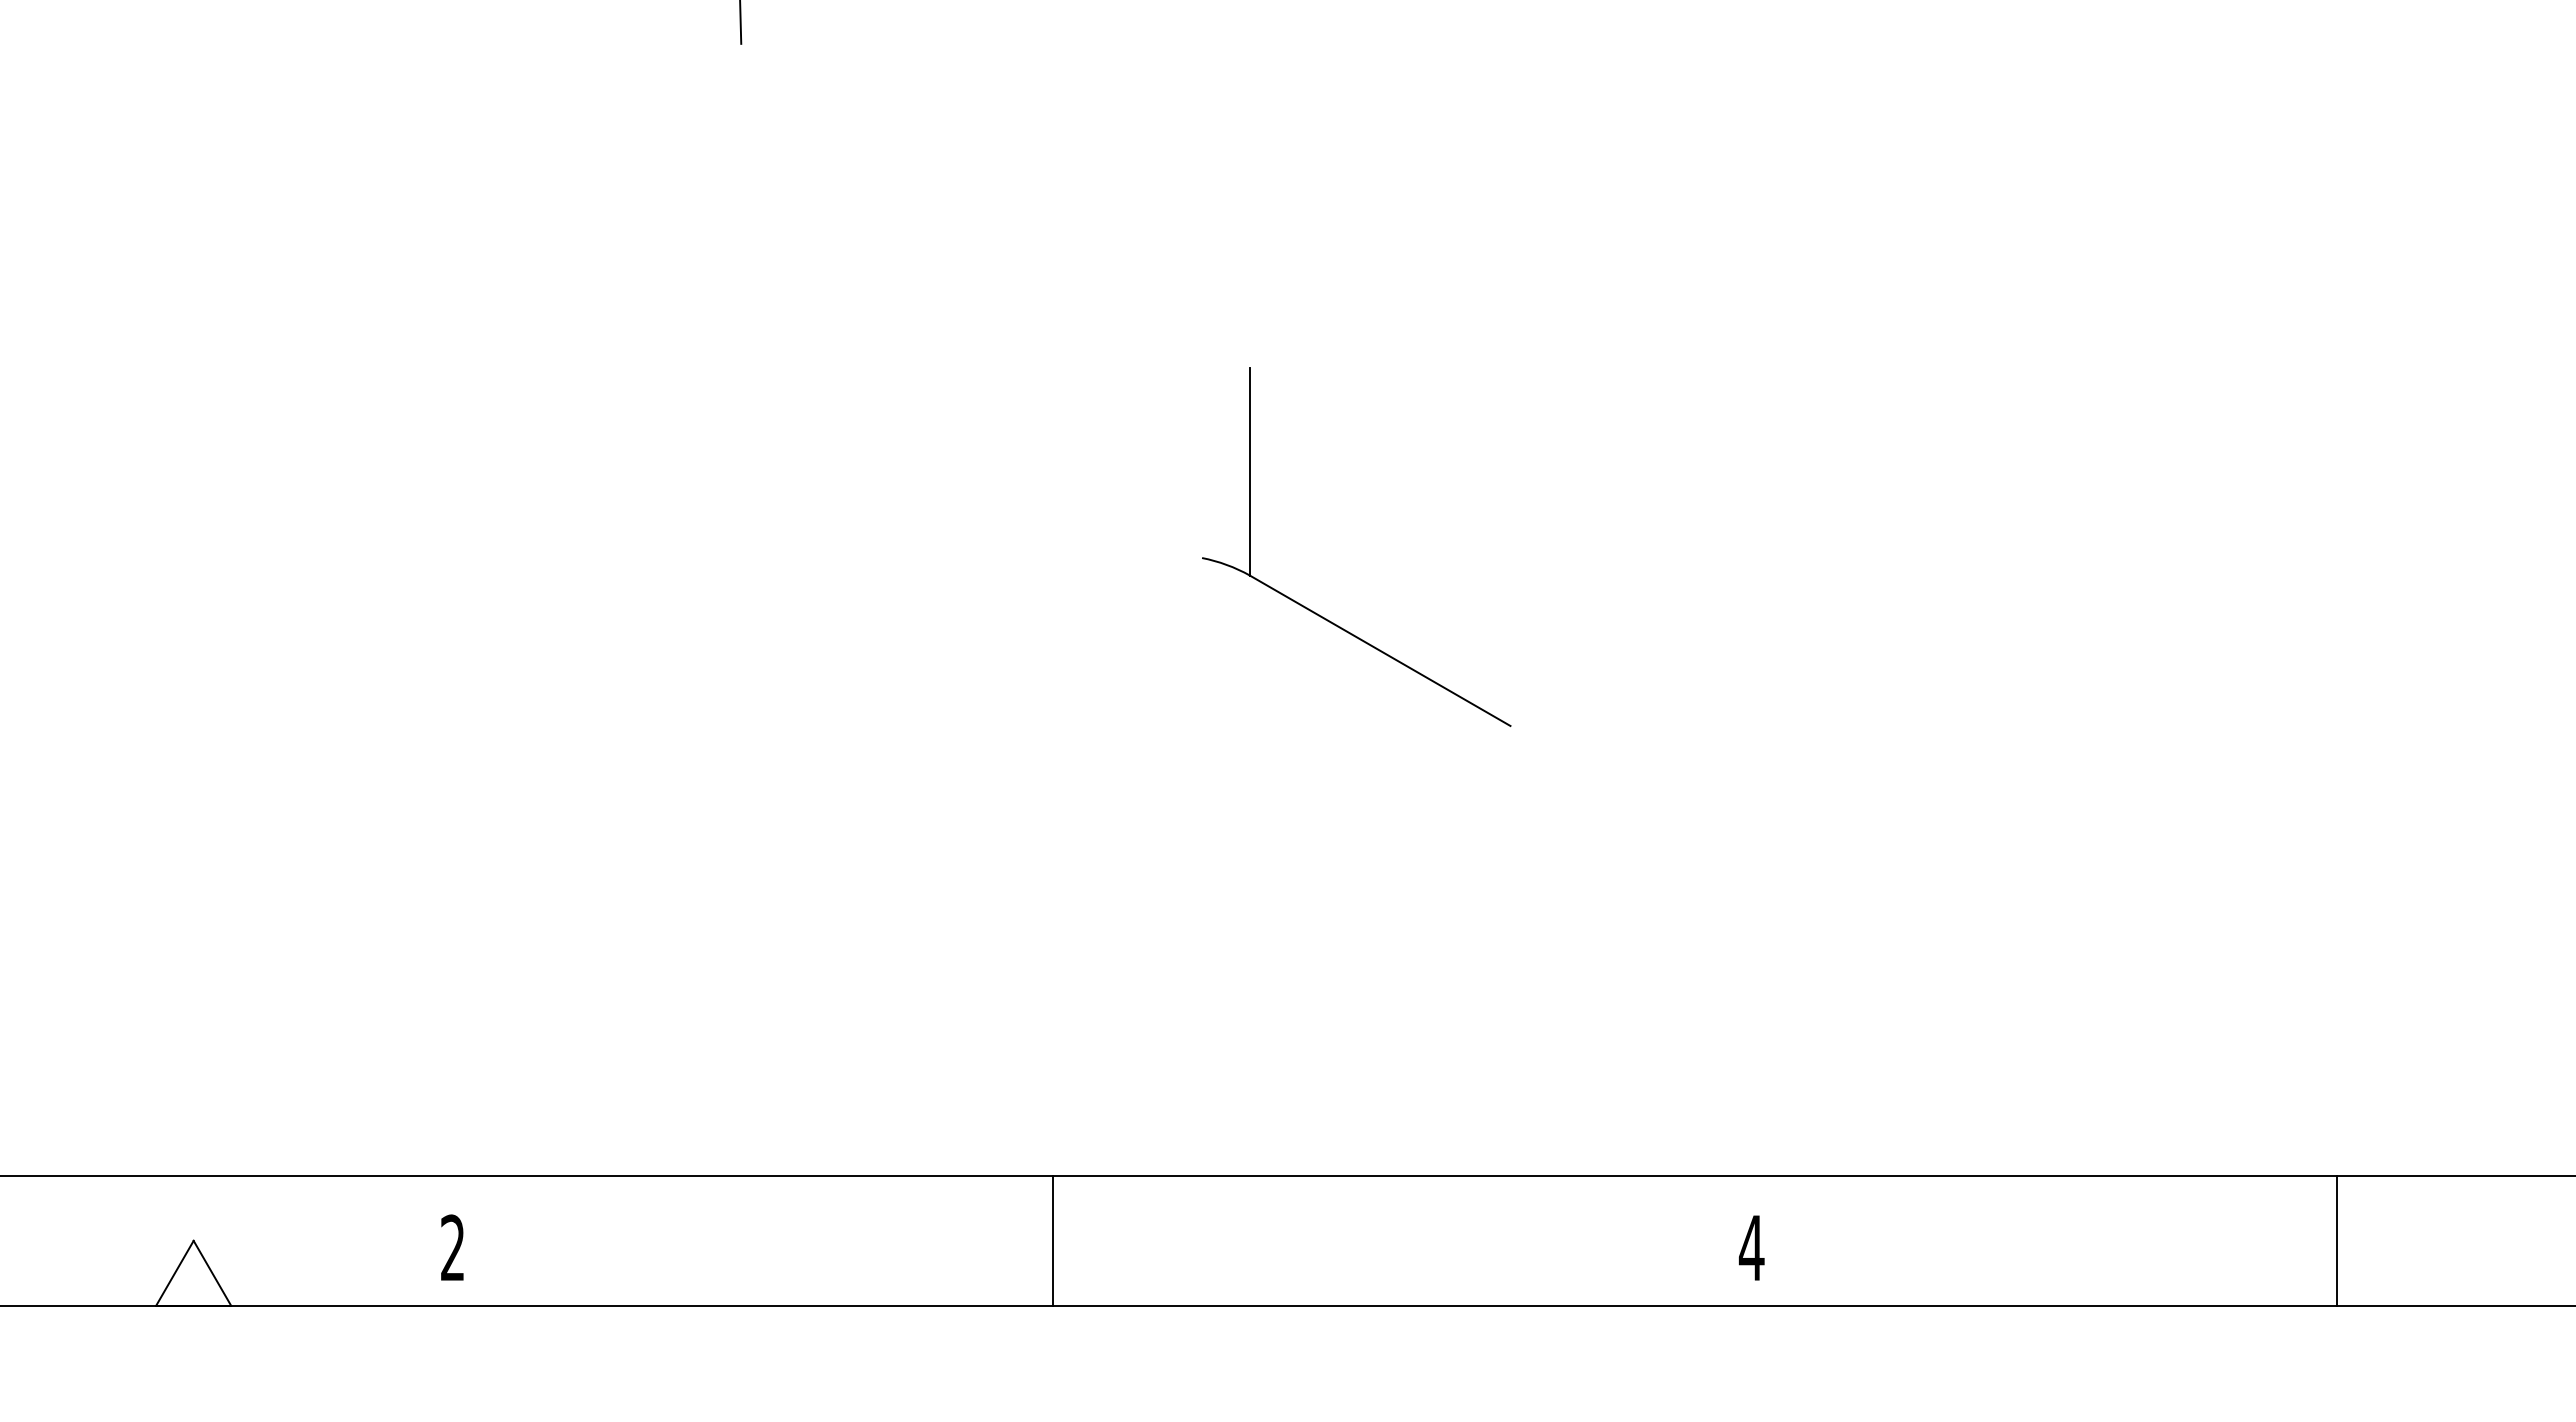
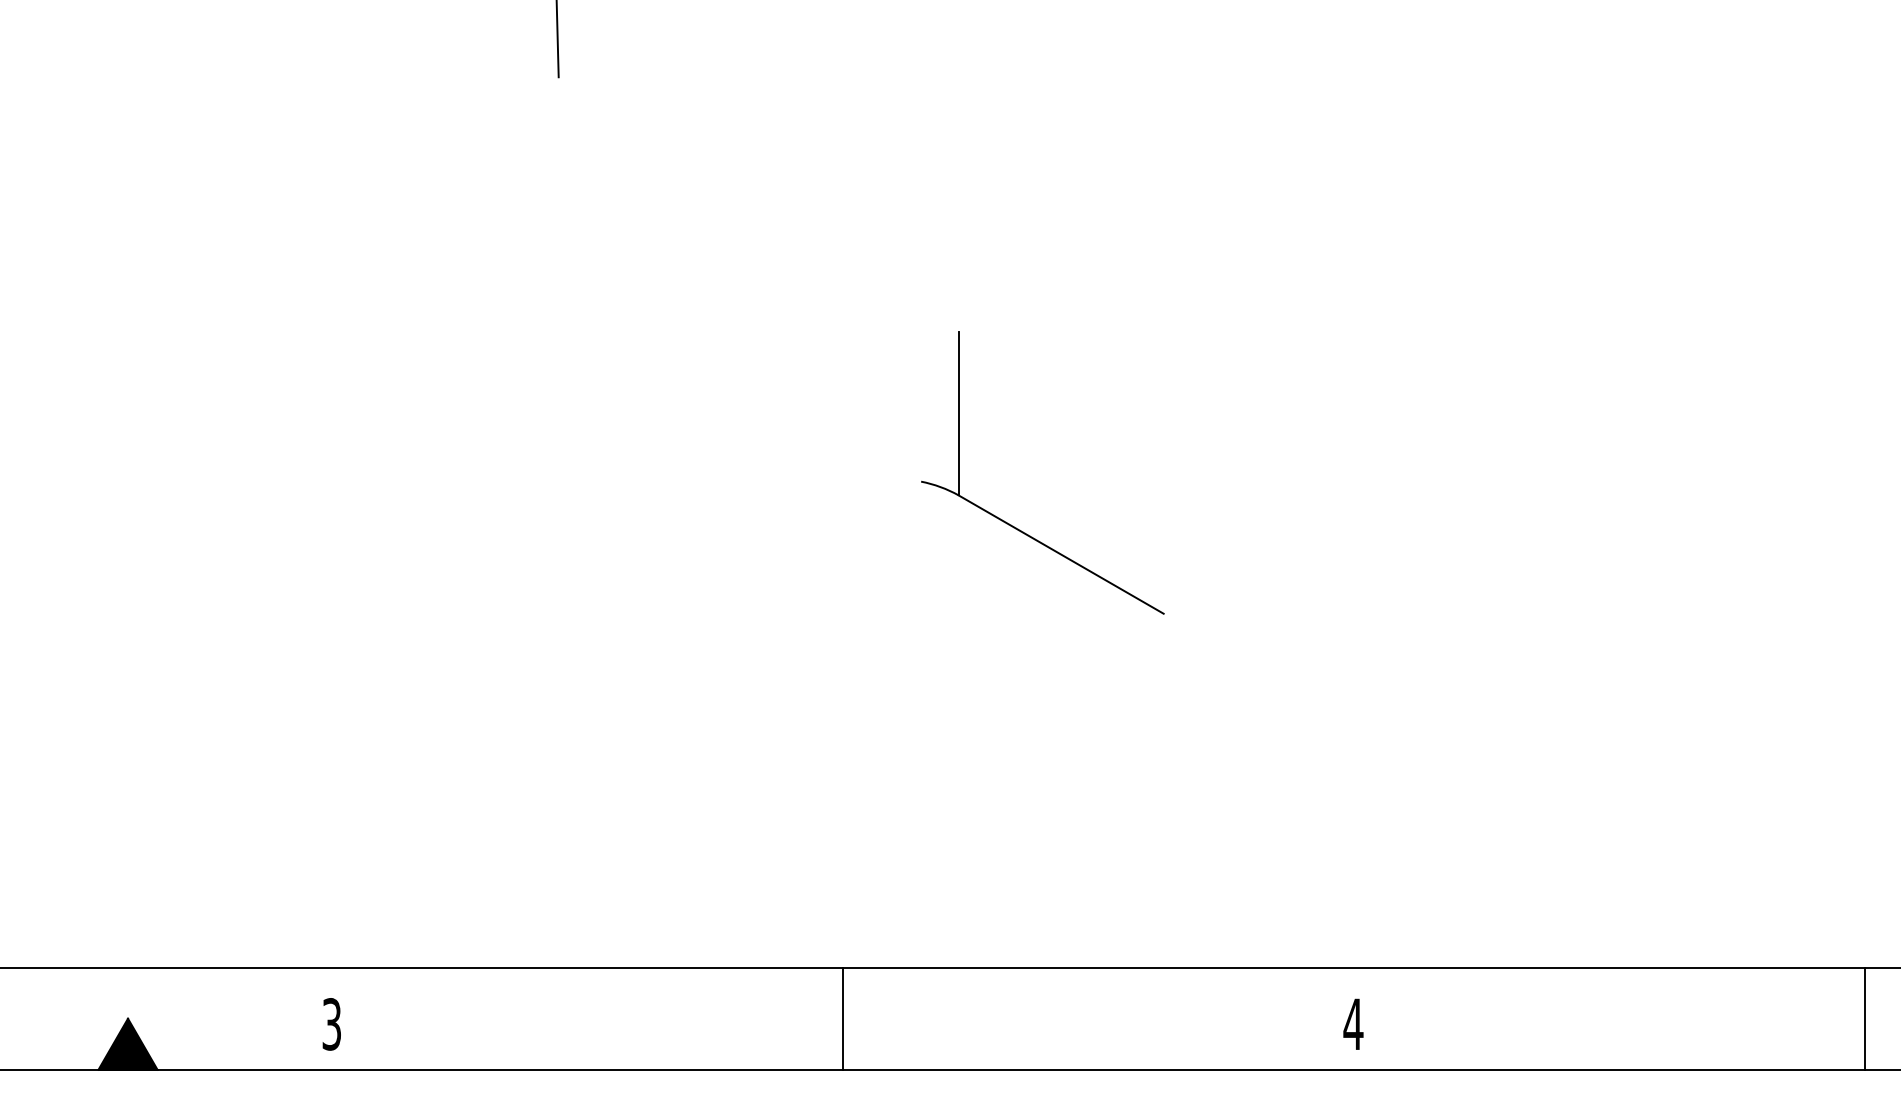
line: (1052, 1240) -> (842, 1018), moved
line: (2336, 1240) -> (1864, 1018), moved
text: (452, 1247) -> (331, 1023), 2 -> 3
fill: (193, 1272) -> (127, 1043), added

